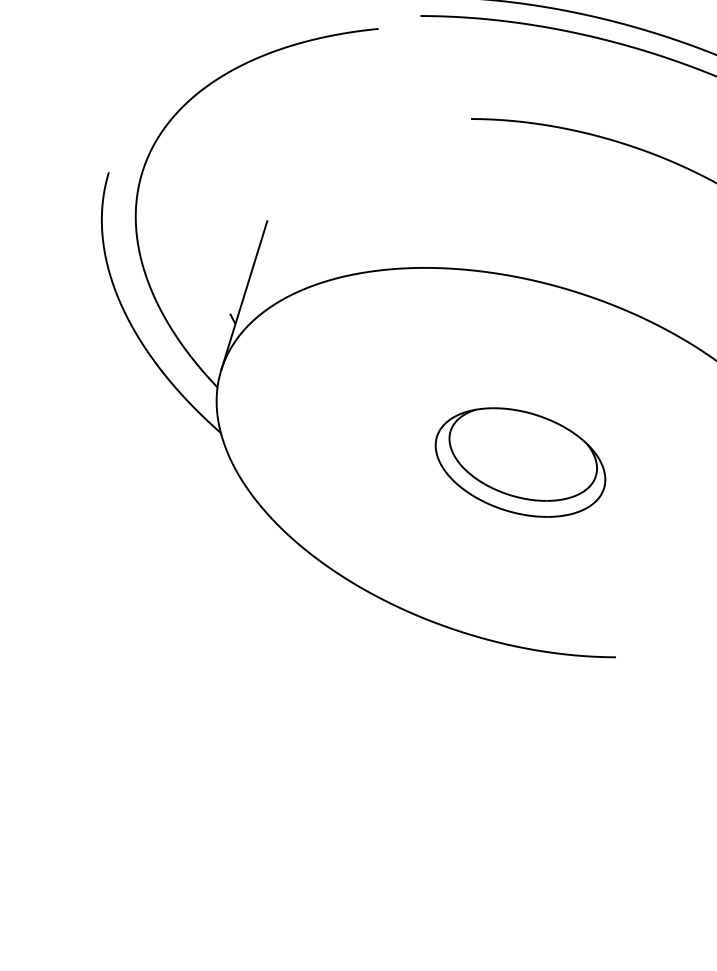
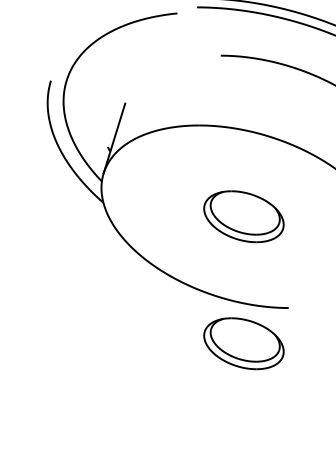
part: (519, 732) -> (243, 343), added

